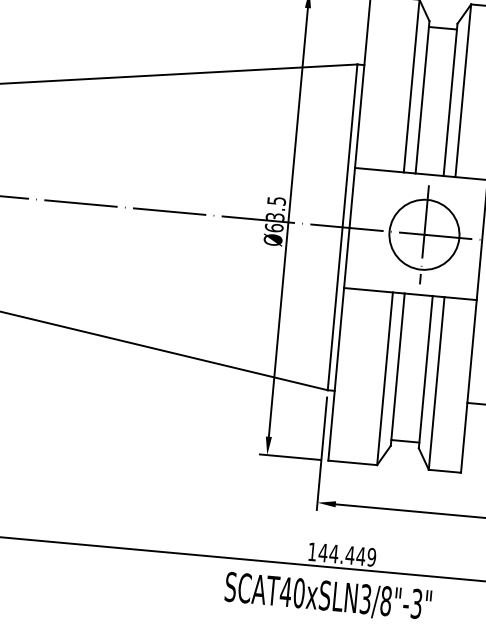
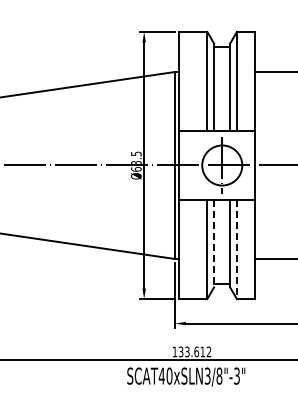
line: (398, 369) -> (214, 243), solid -> dashed
line: (435, 383) -> (236, 249), solid -> dashed
text: (346, 554) -> (194, 351), 144.449 -> 133.612

